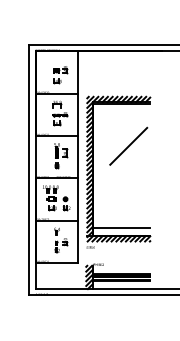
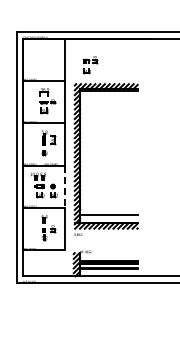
part: (60, 75) -> (90, 65), moved
line: (128, 145) -> (116, 132), removed
line: (77, 199) -> (65, 186), solid -> dashed

